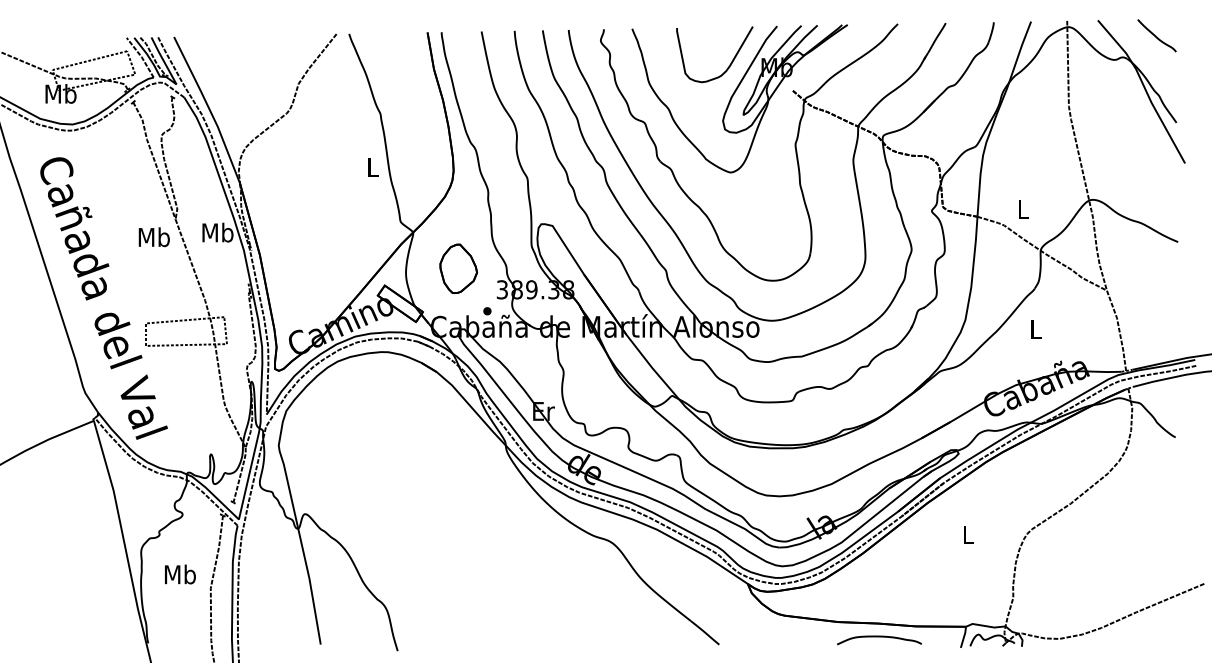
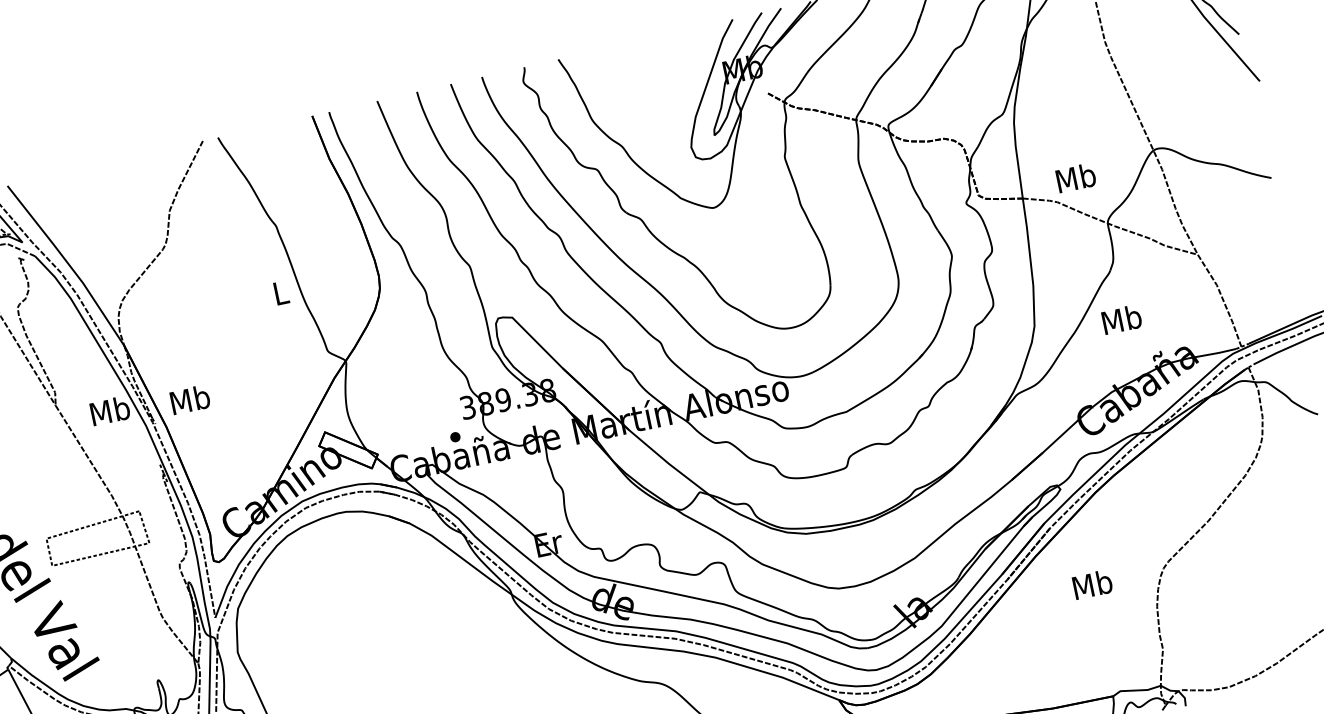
curve: (730, 62) -> (685, 75), removed
text: (1022, 209) -> (1075, 178), L -> Mb
text: (153, 237) -> (189, 400), moved
part: (458, 268) -> (409, 392), removed
text: (1035, 329) -> (1121, 319), L -> Mb
text: (967, 534) -> (1091, 584), L -> Mb

